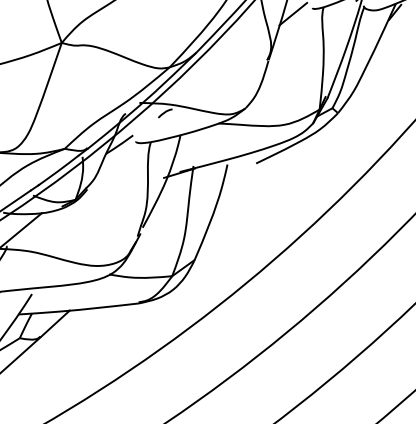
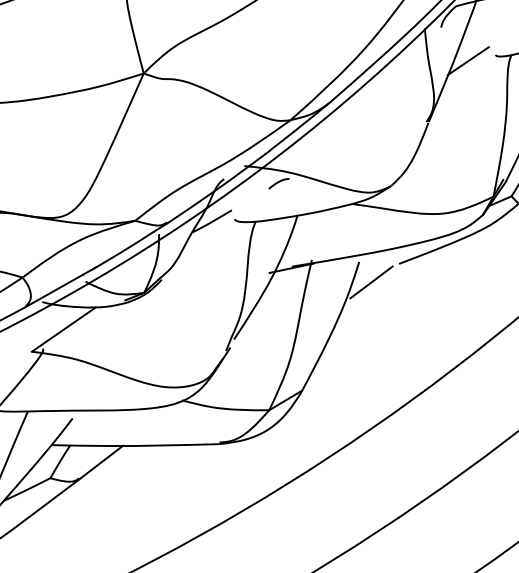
line: (237, 178) -> (371, 282), added

